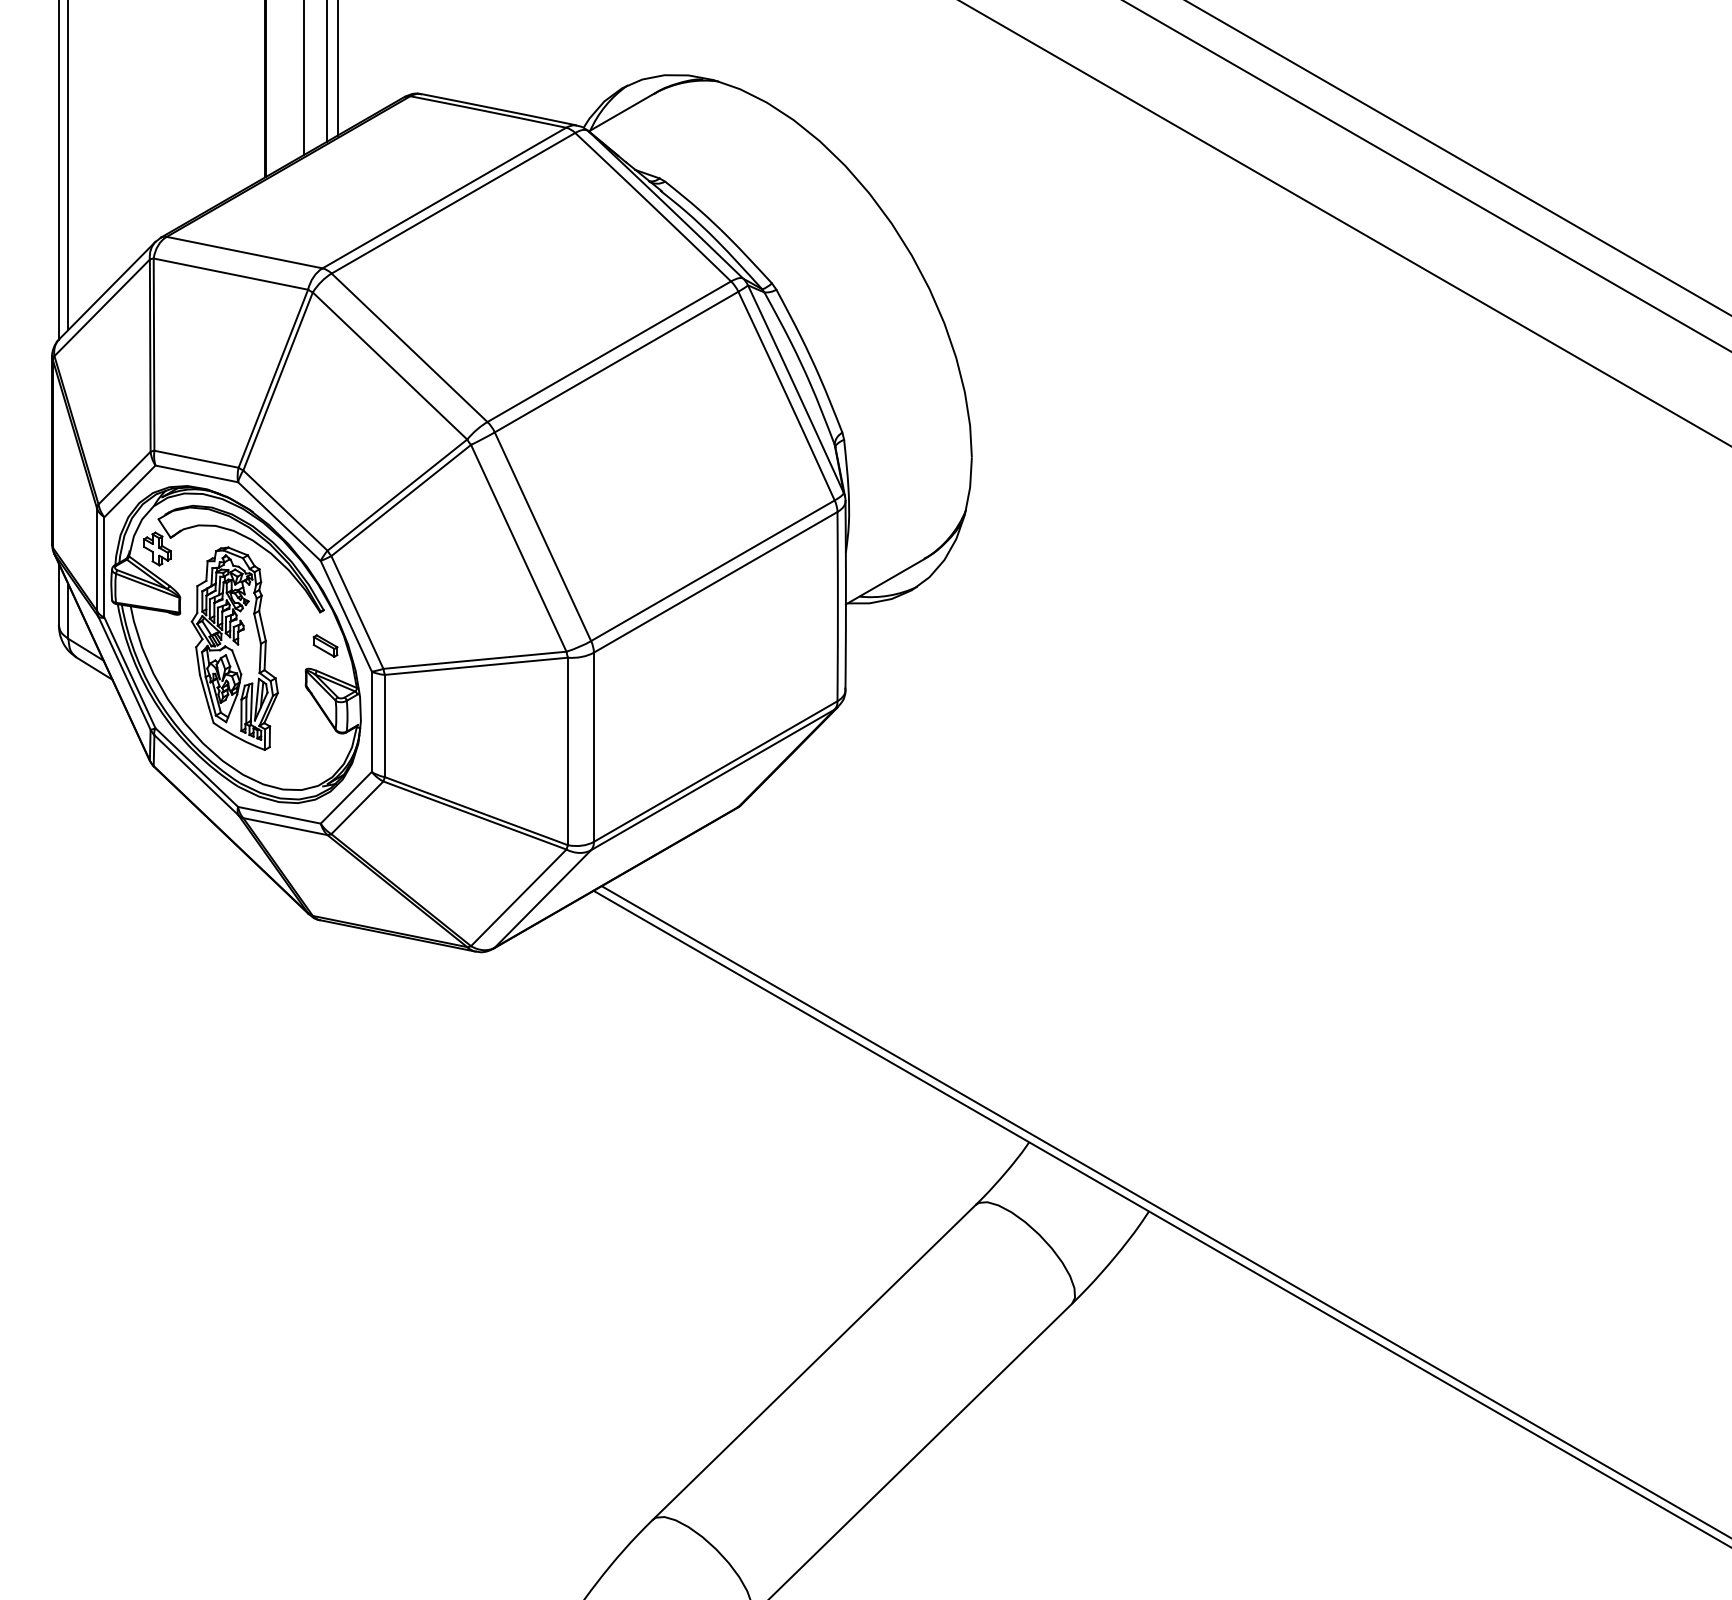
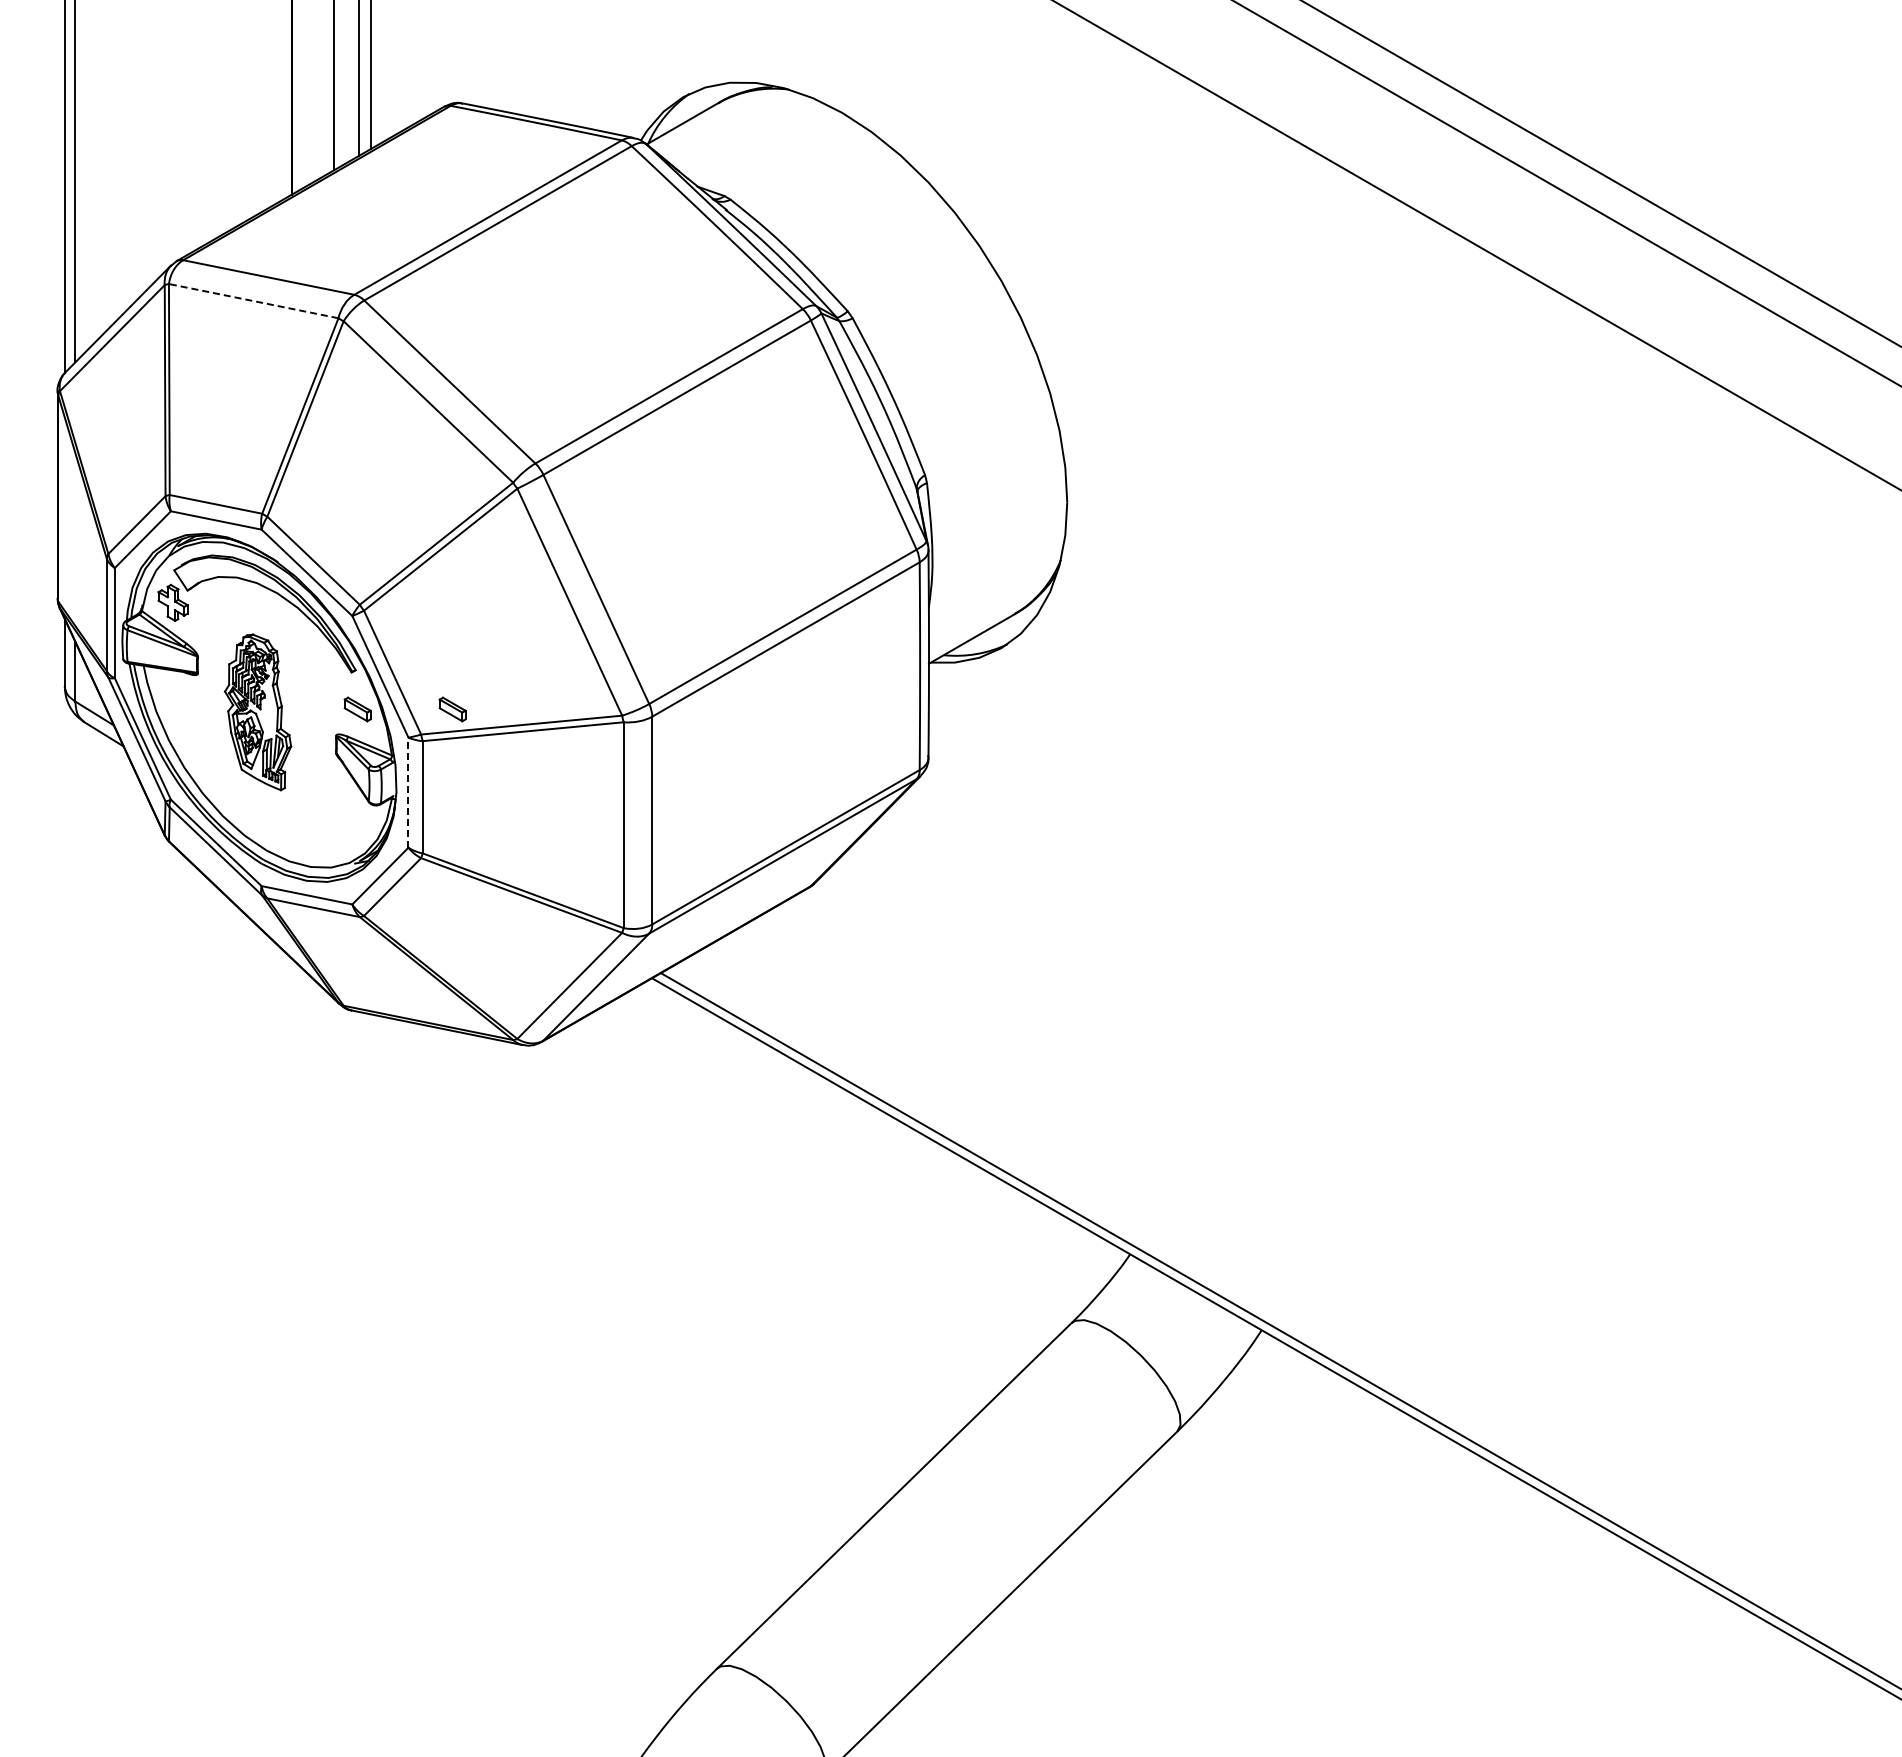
line: (230, 274) -> (253, 301), solid -> dashed
part: (411, 646) -> (452, 709), added
part: (234, 648) -> (257, 712), size x0.7
line: (371, 721) -> (408, 792), solid -> dashed

